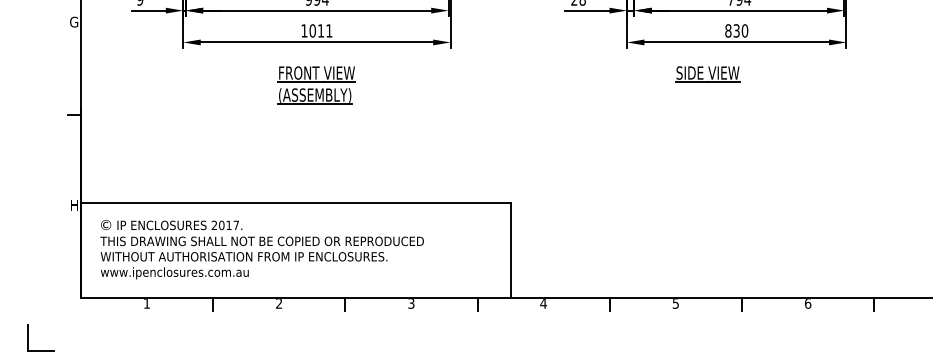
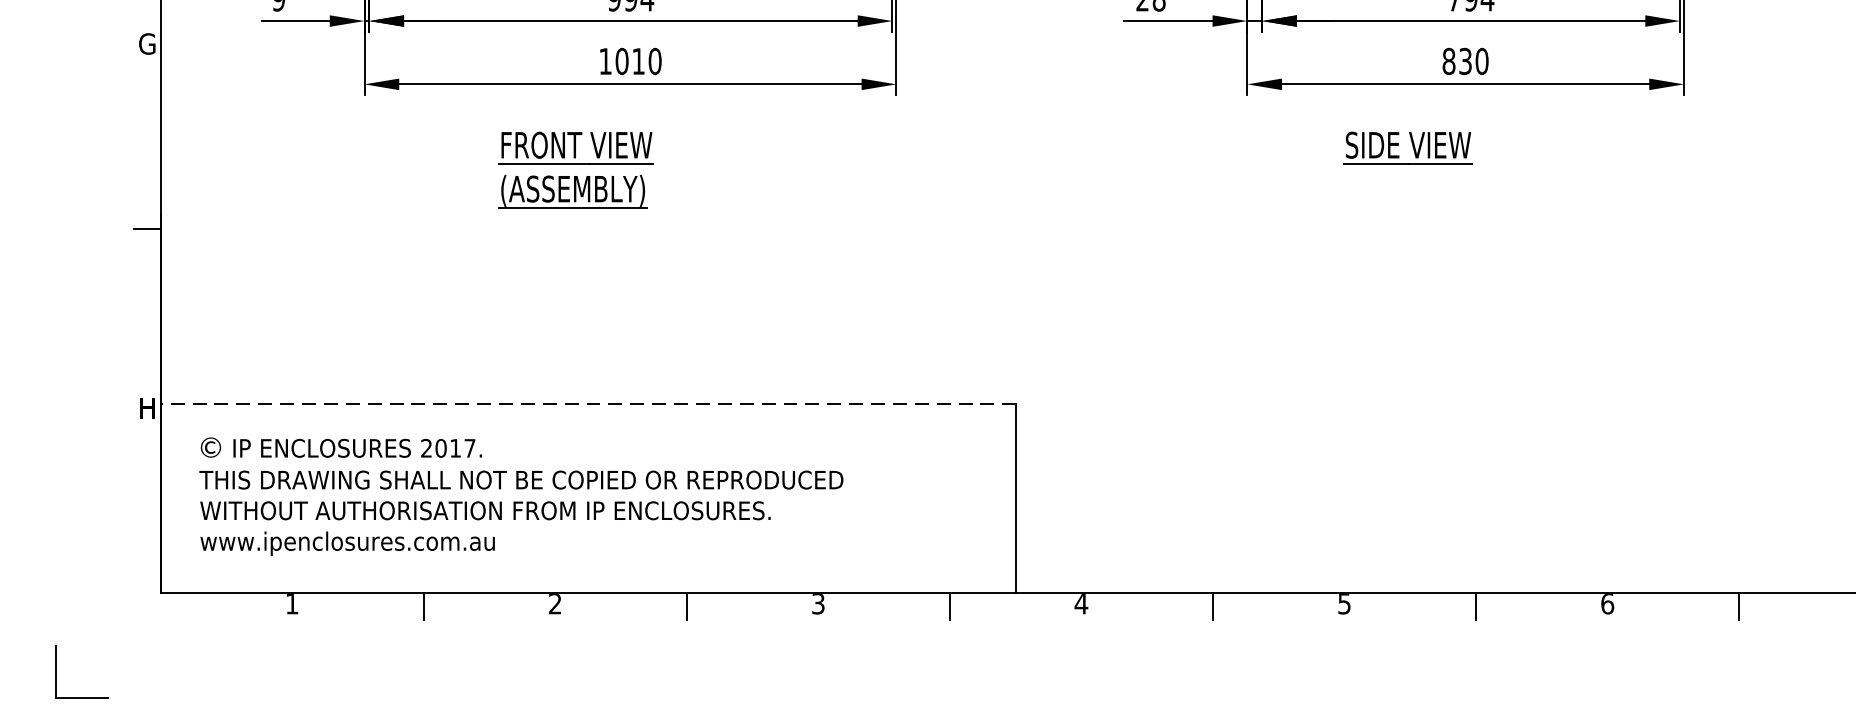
text: (329, 30) -> (655, 60), 1011 -> 1010
part: (316, 85) -> (575, 169), moved
line: (295, 203) -> (587, 404), solid -> dashed

